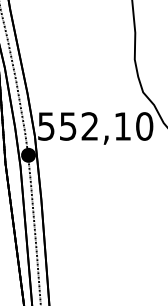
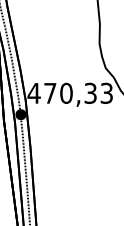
text: (95, 125) -> (70, 92), 552,10 -> 470,33

